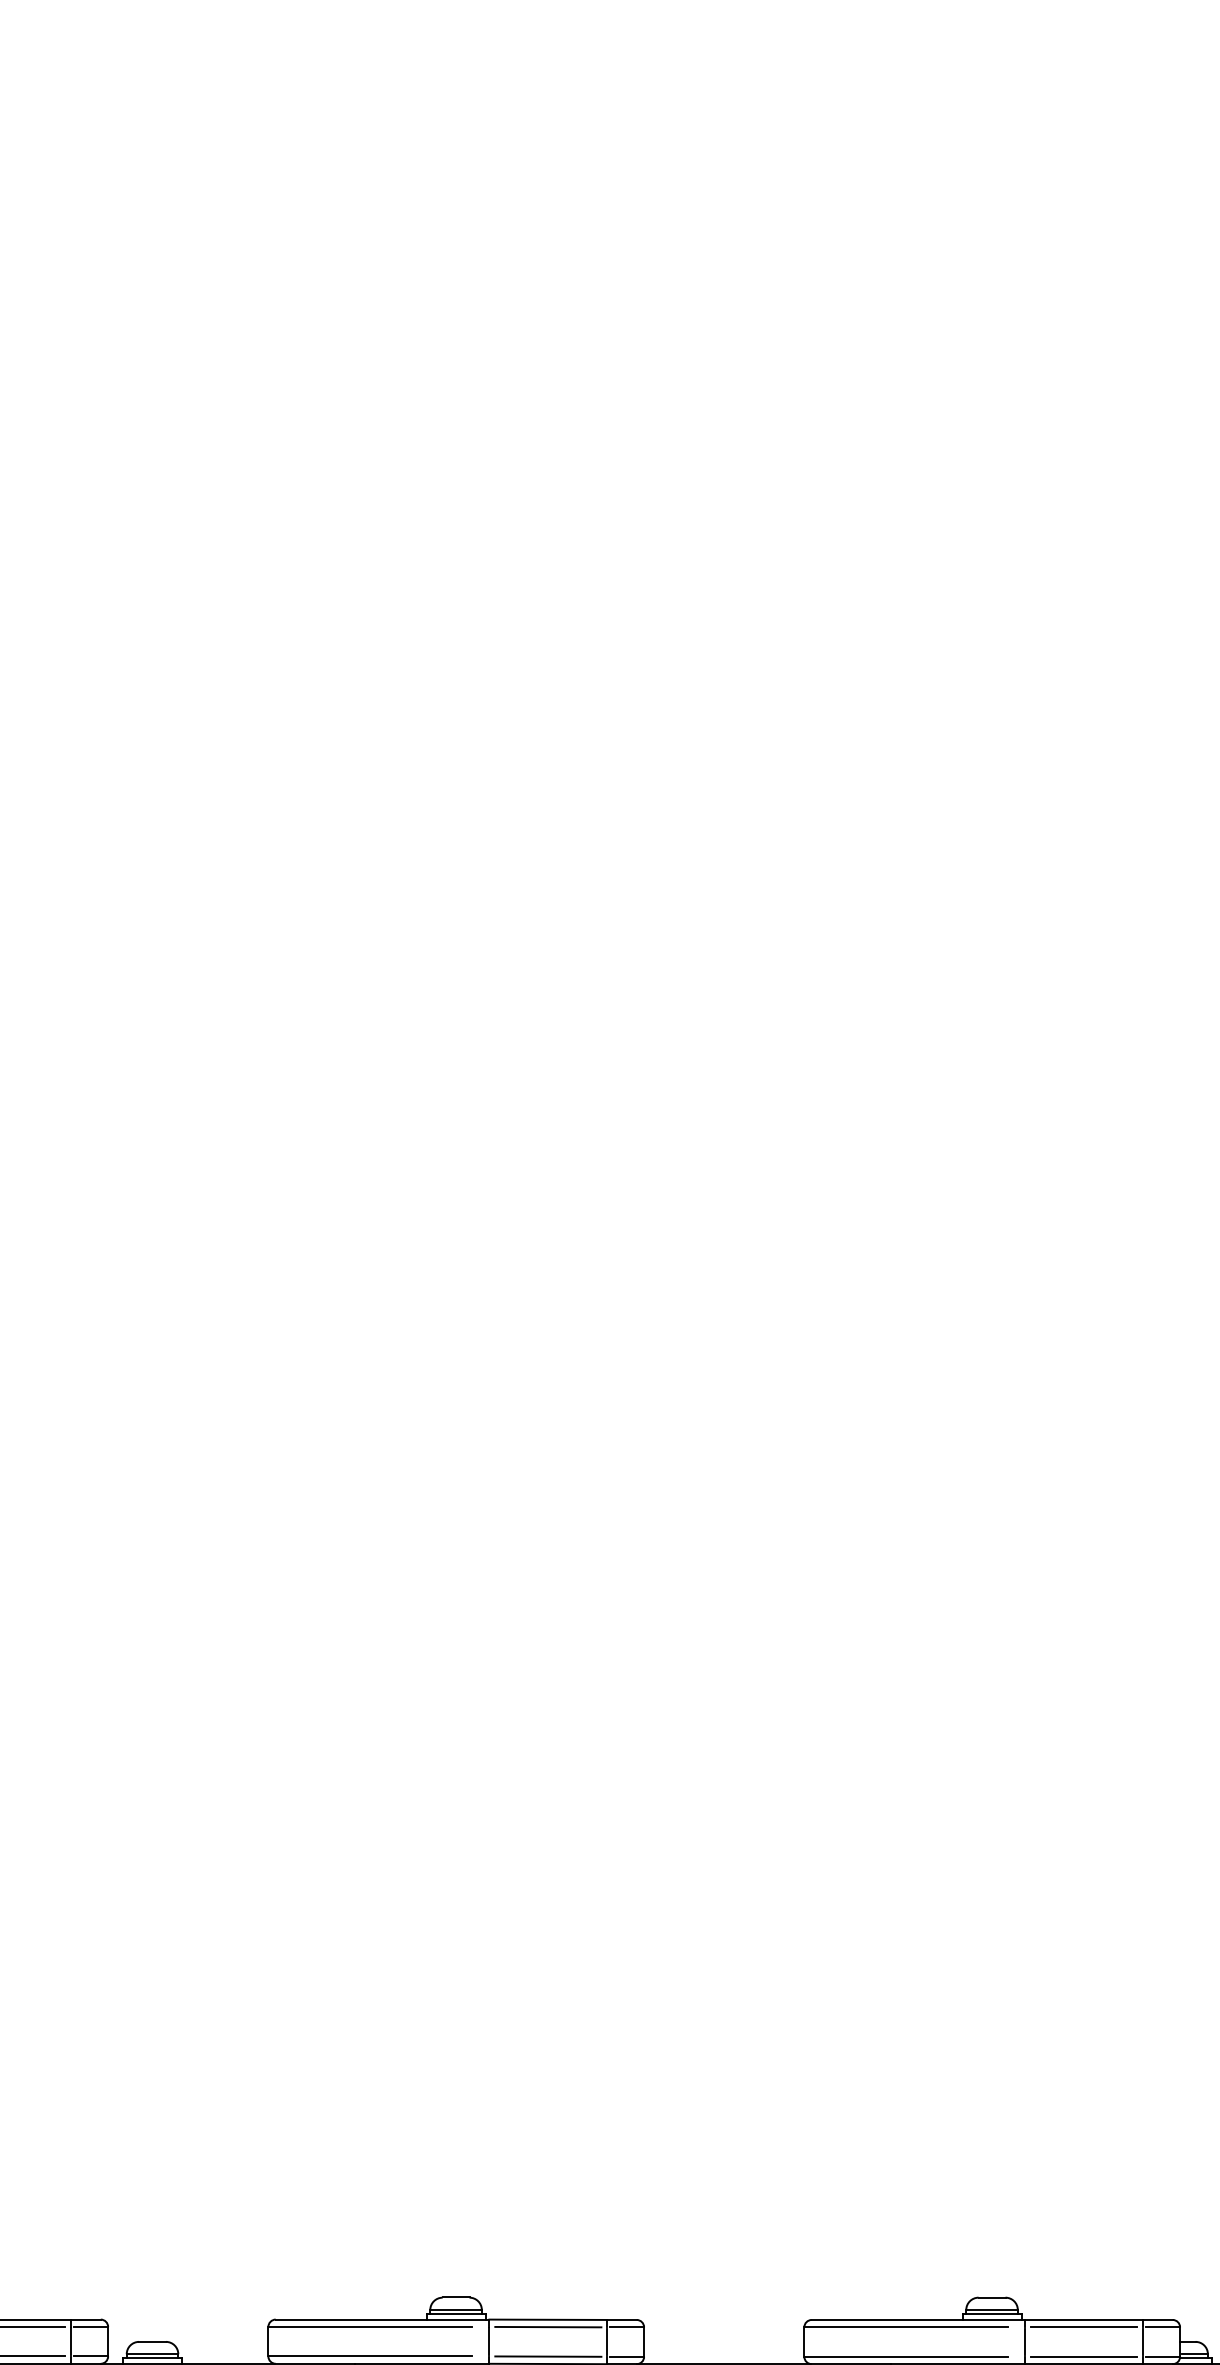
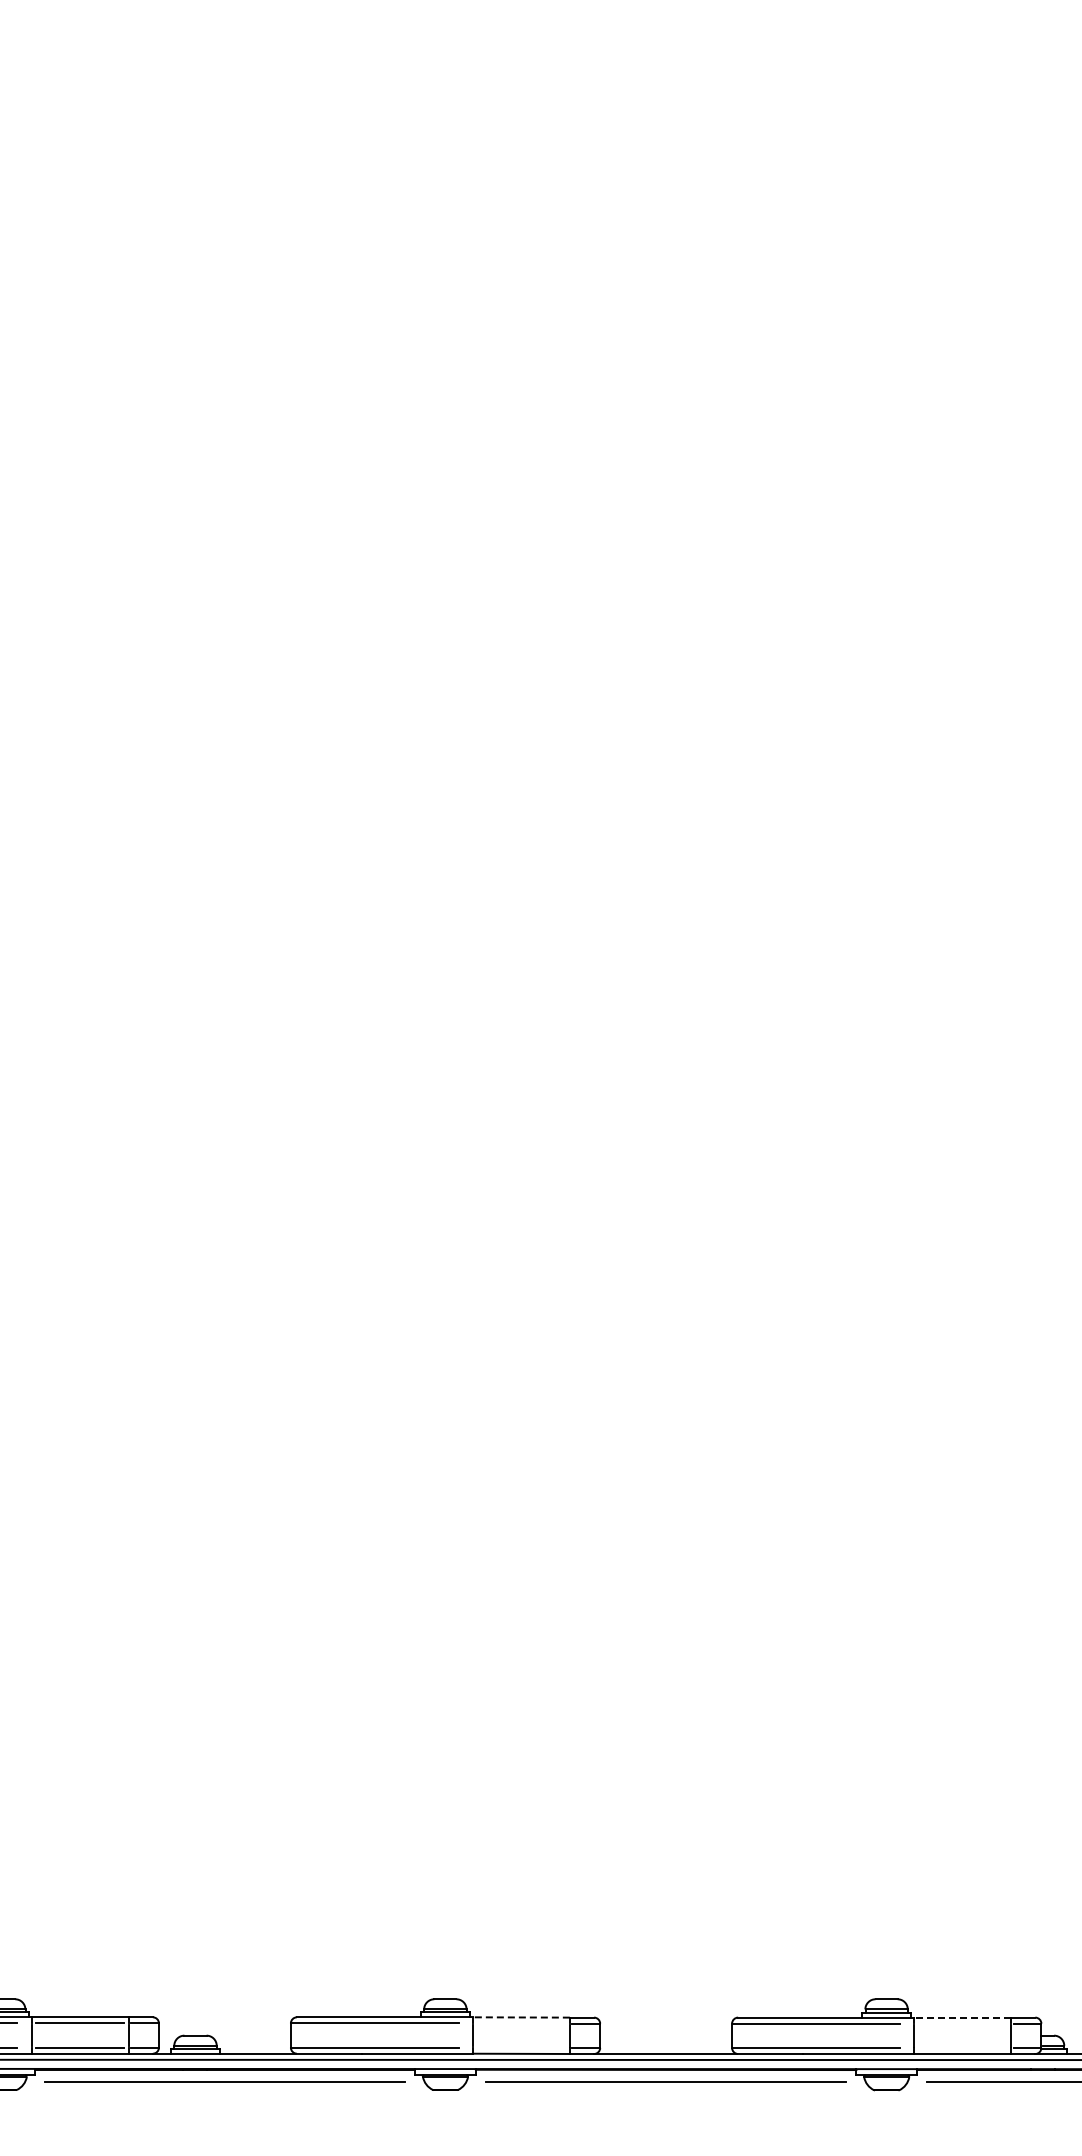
line: (548, 2319) -> (521, 2017), solid -> dashed
line: (1084, 2319) -> (962, 2017), solid -> dashed
line: (548, 2327) -> (521, 2023), removed
line: (1084, 2327) -> (962, 2023), removed
line: (548, 2356) -> (521, 2047), removed
line: (1084, 2356) -> (962, 2047), removed

